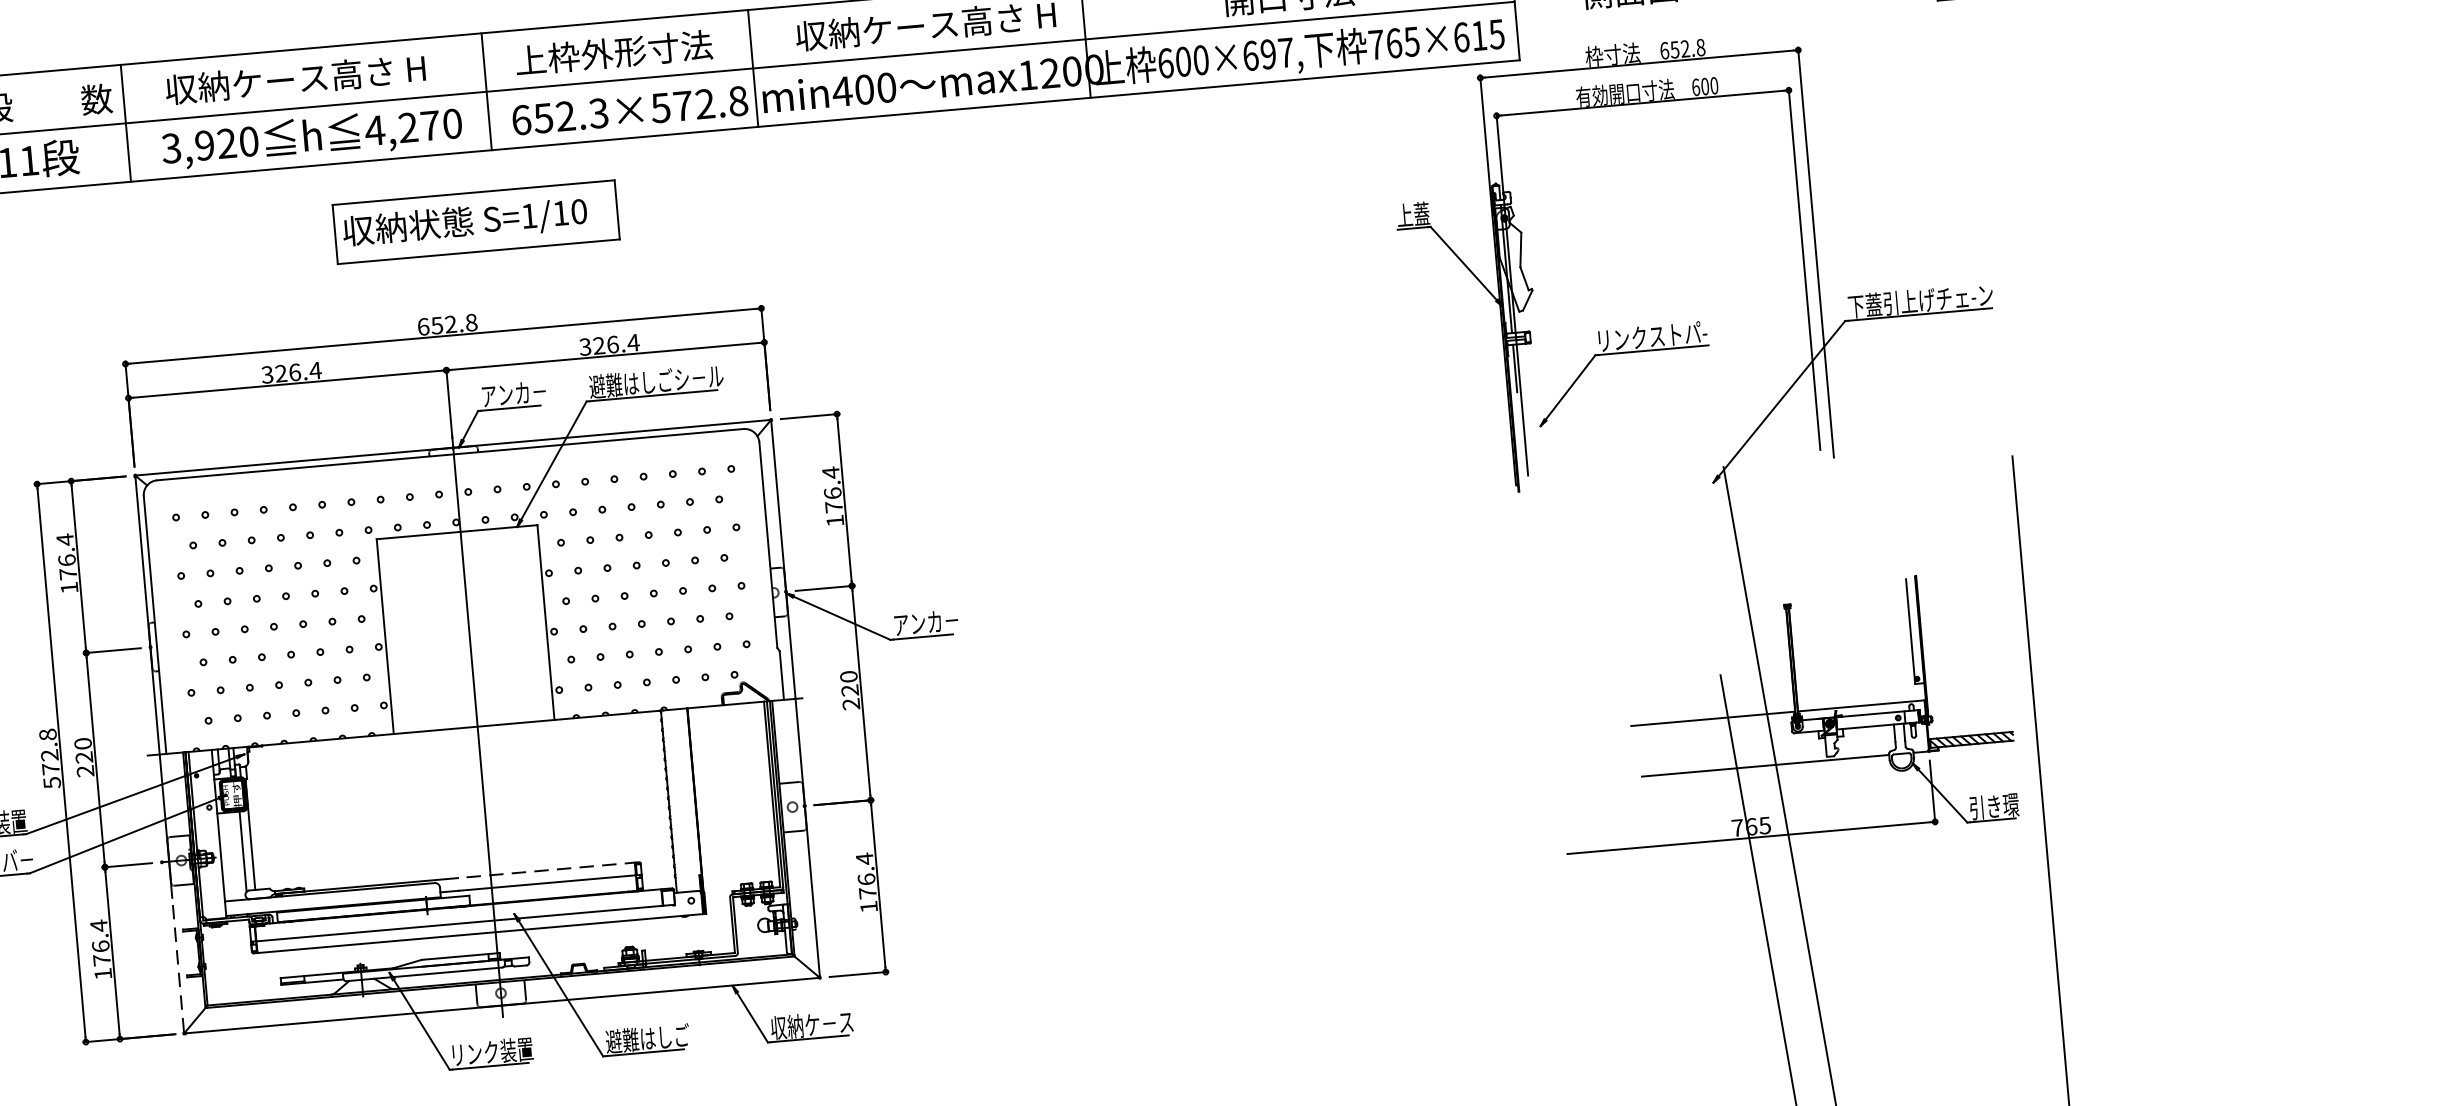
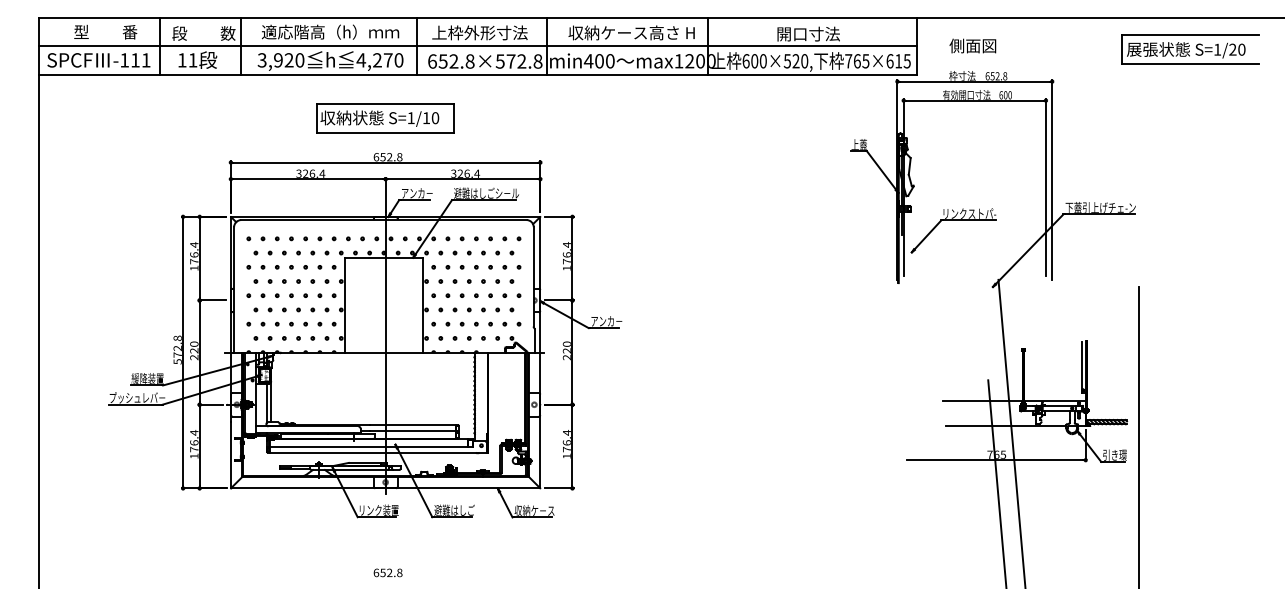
text: (1267, 54) -> (795, 61), 600×697, -> 600×520,
text: (306, 76) -> (330, 31), 収納ケース高さ H -> 適応階高（h）ｍｍ
text: (597, 113) -> (469, 61), 652.3×572.8 -> 652.8×572.8
part: (476, 221) -> (385, 118), moved
line: (547, 869) -> (413, 424), dashed -> solid
line: (177, 965) -> (230, 455), dashed -> solid

